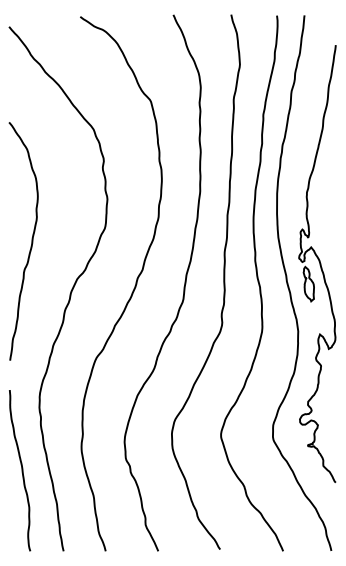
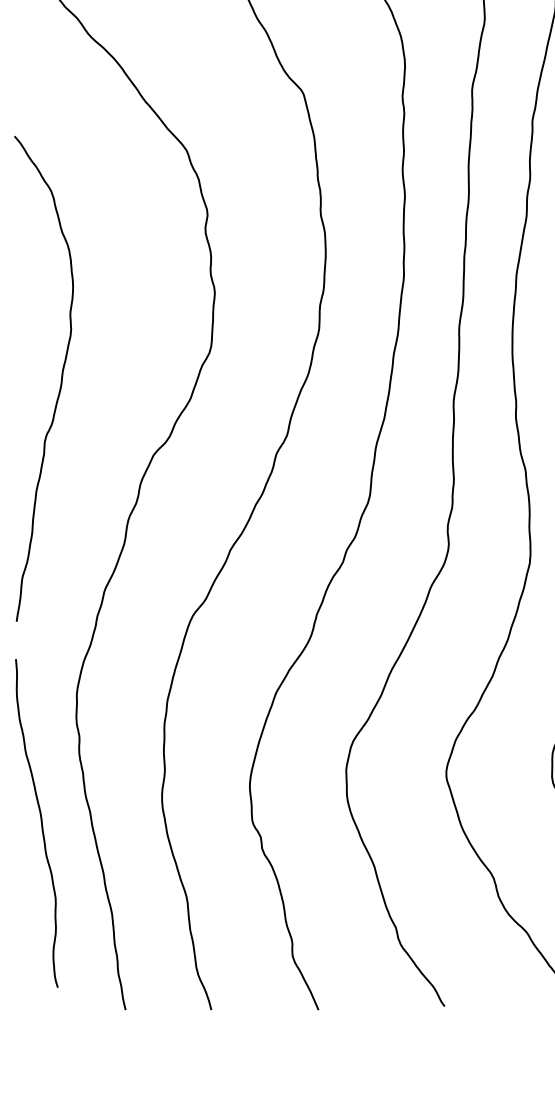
curve: (21, 470) -> (39, 823), moved

